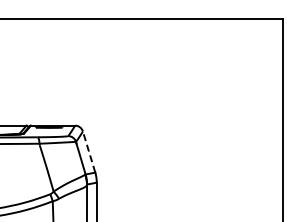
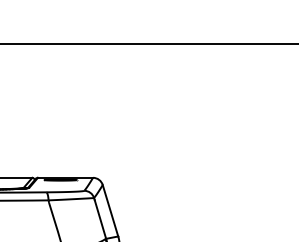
line: (88, 151) -> (109, 210), dashed -> solid

